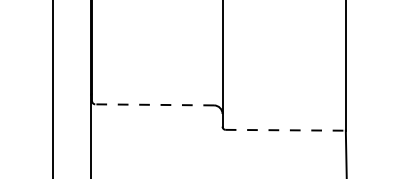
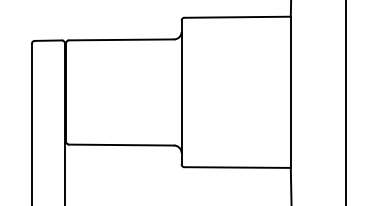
line: (154, 105) -> (121, 145), dashed -> solid
line: (286, 130) -> (238, 167), dashed -> solid

